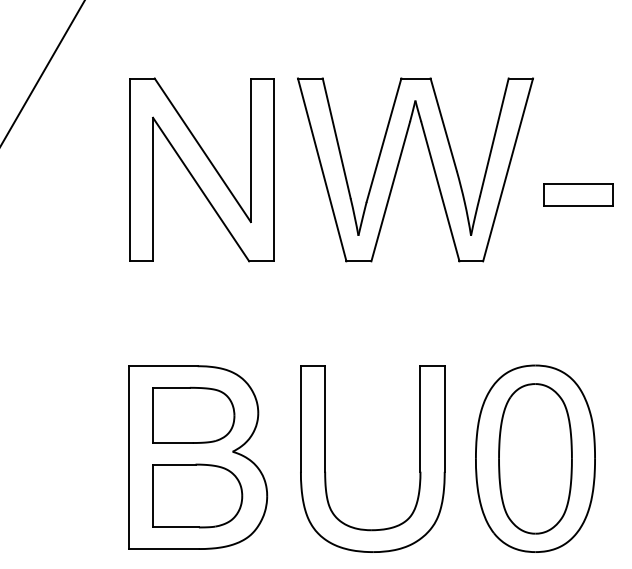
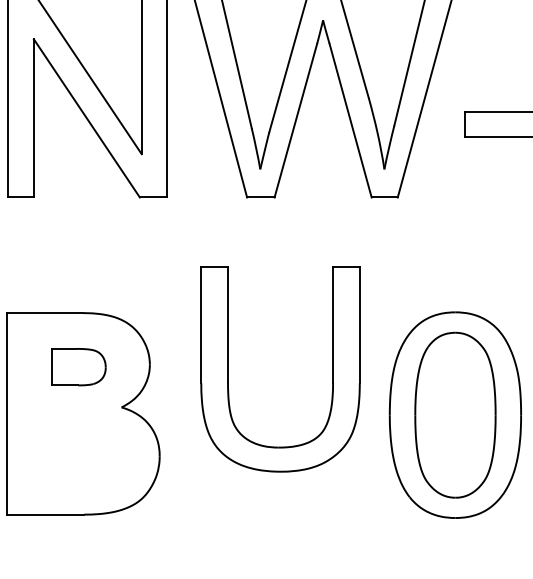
part: (193, 414) -> (78, 366), size x0.6
part: (325, 458) -> (228, 368), moved
part: (197, 495) -> (82, 455), removed

